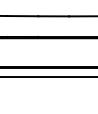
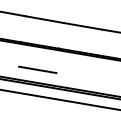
line: (24, 56) -> (38, 70), added

